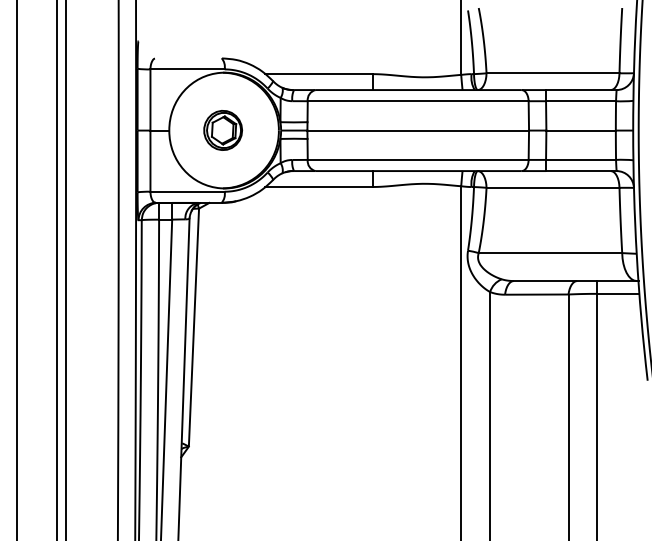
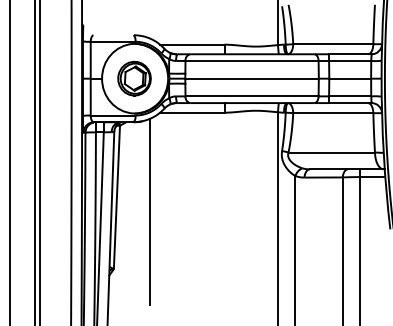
part: (223, 130) -> (134, 78), size x1.43
line: (247, 350) -> (149, 211), added

